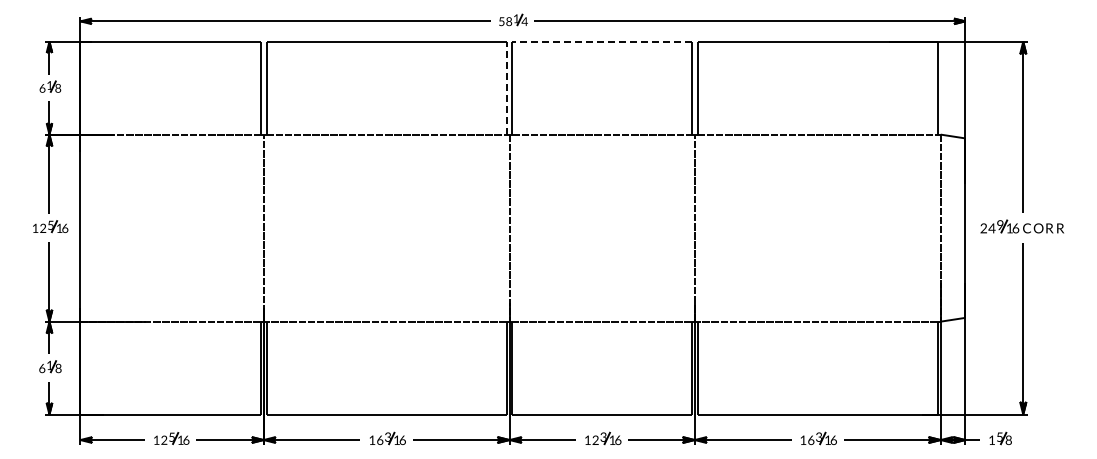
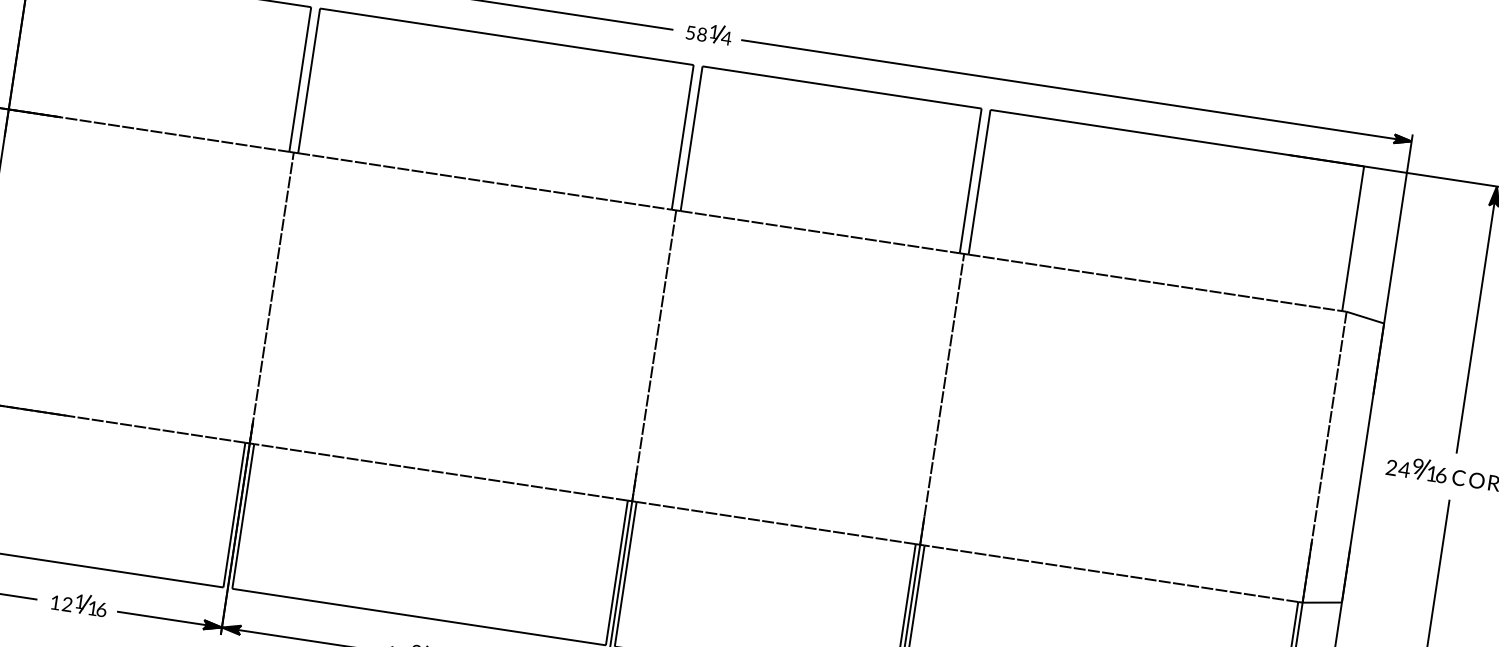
line: (602, 41) -> (842, 87), dashed -> solid
line: (506, 88) -> (682, 137), dashed -> solid
text: (171, 436) -> (79, 600), 5 -> 1

